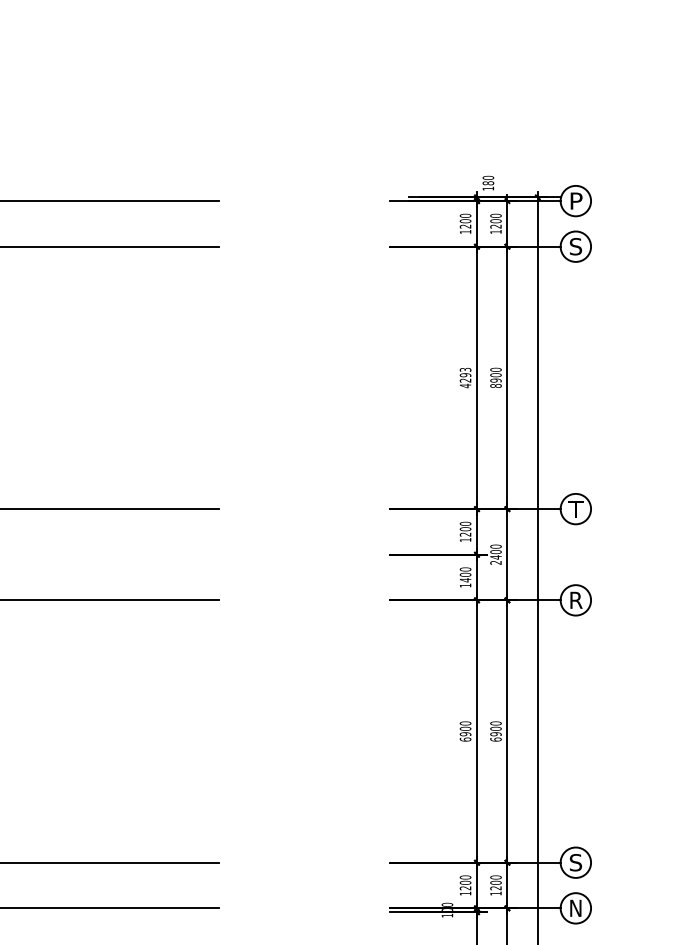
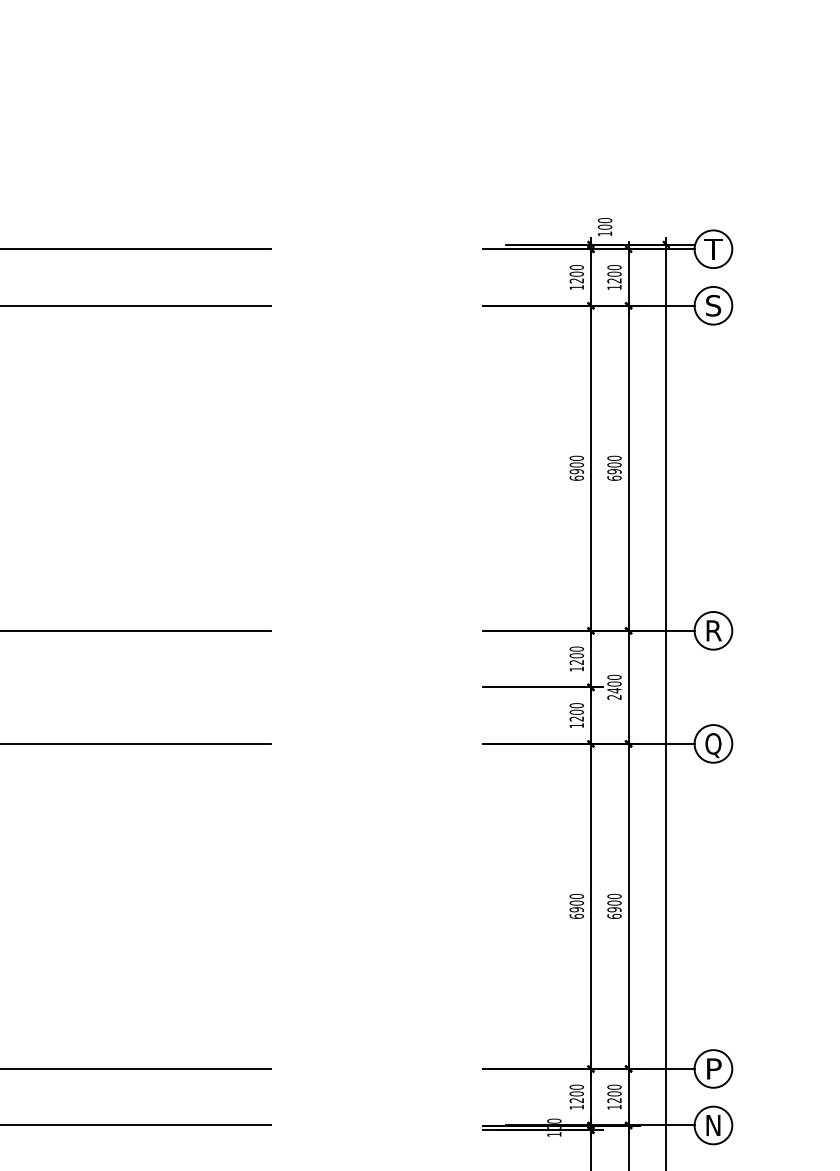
text: (488, 183) -> (605, 227), 180 -> 100
text: (575, 200) -> (712, 248), P -> T
text: (465, 377) -> (576, 467), 4293 -> 6900
text: (495, 385) -> (613, 477), 8900 -> 6900
text: (575, 508) -> (712, 630), T -> R
text: (465, 580) -> (576, 719), 1400 -> 1200
text: (575, 601) -> (712, 745), R -> Q
text: (575, 862) -> (712, 1068), S -> P

